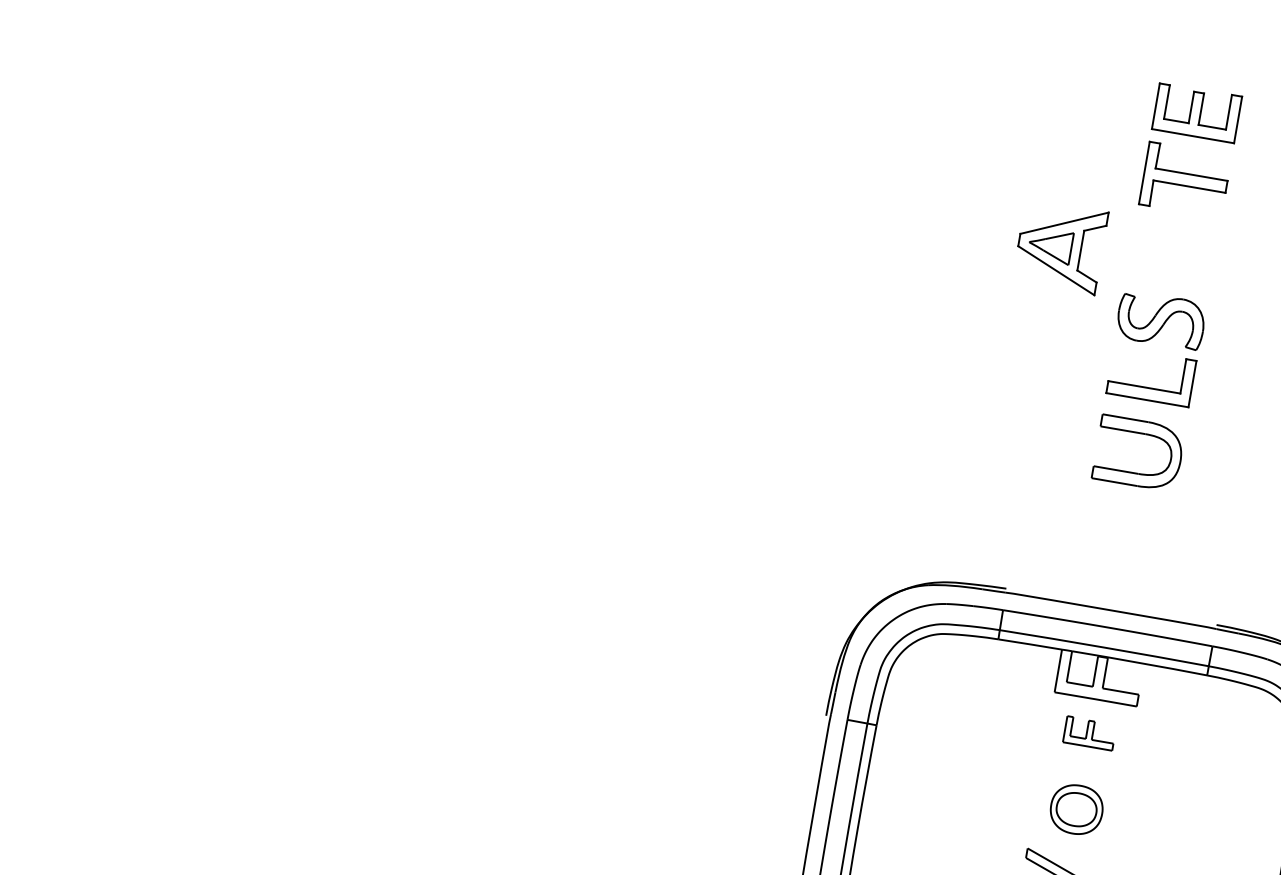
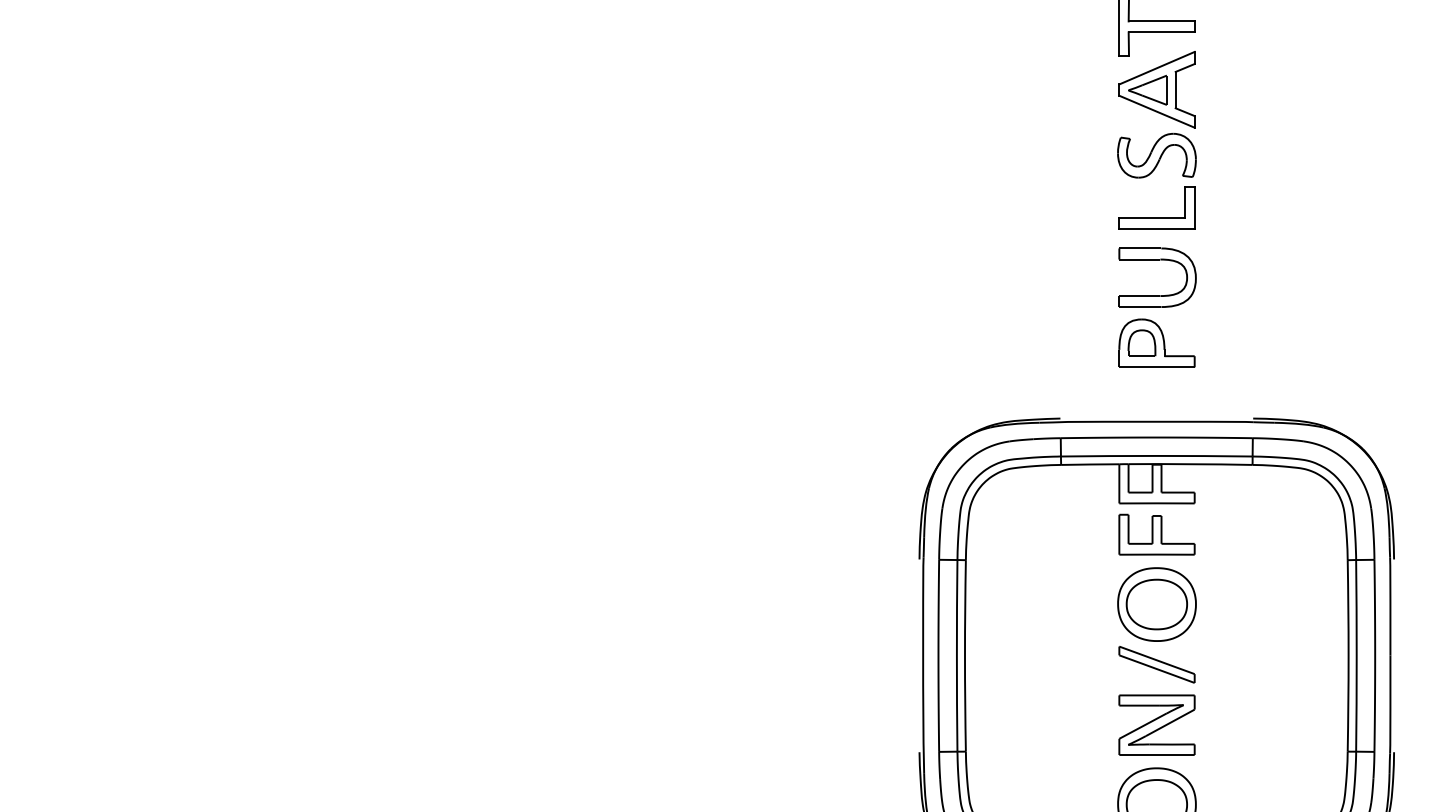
part: (1059, 246) -> (1156, 89), moved
part: (1125, 523) -> (1156, 342), added
part: (1089, 733) -> (1156, 534), size x1.67
part: (1076, 809) -> (1156, 604), size x1.67

